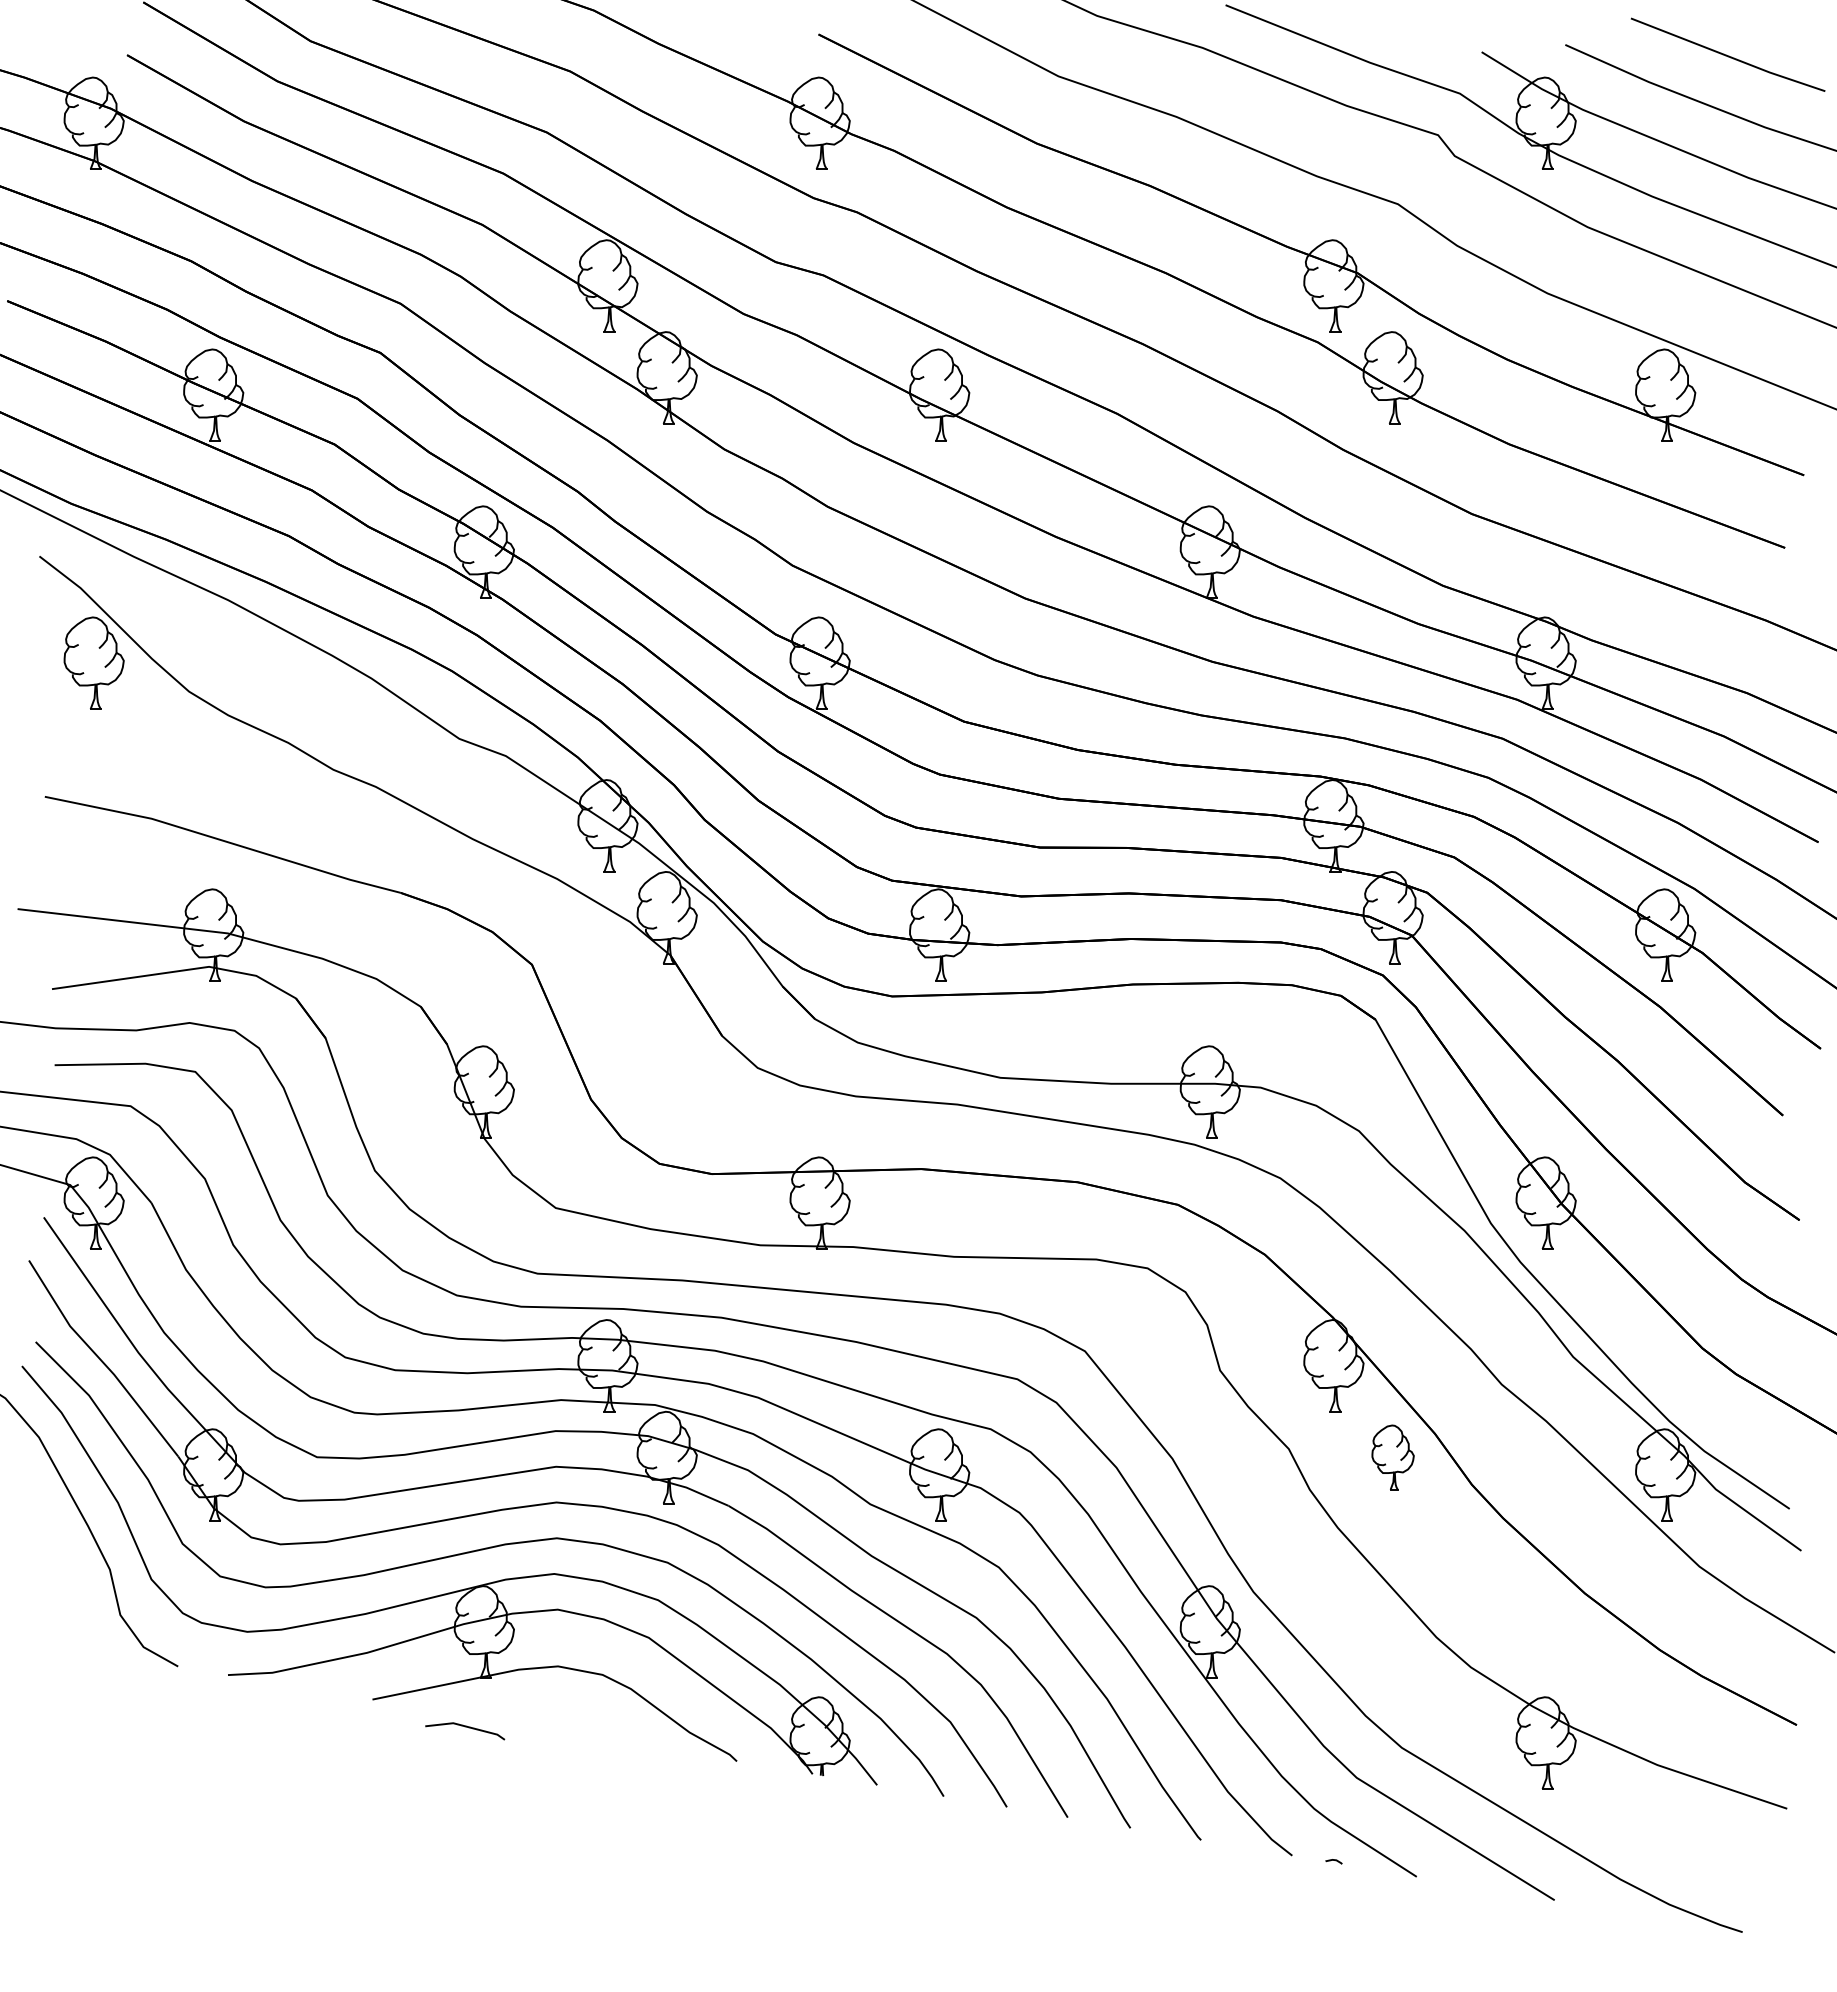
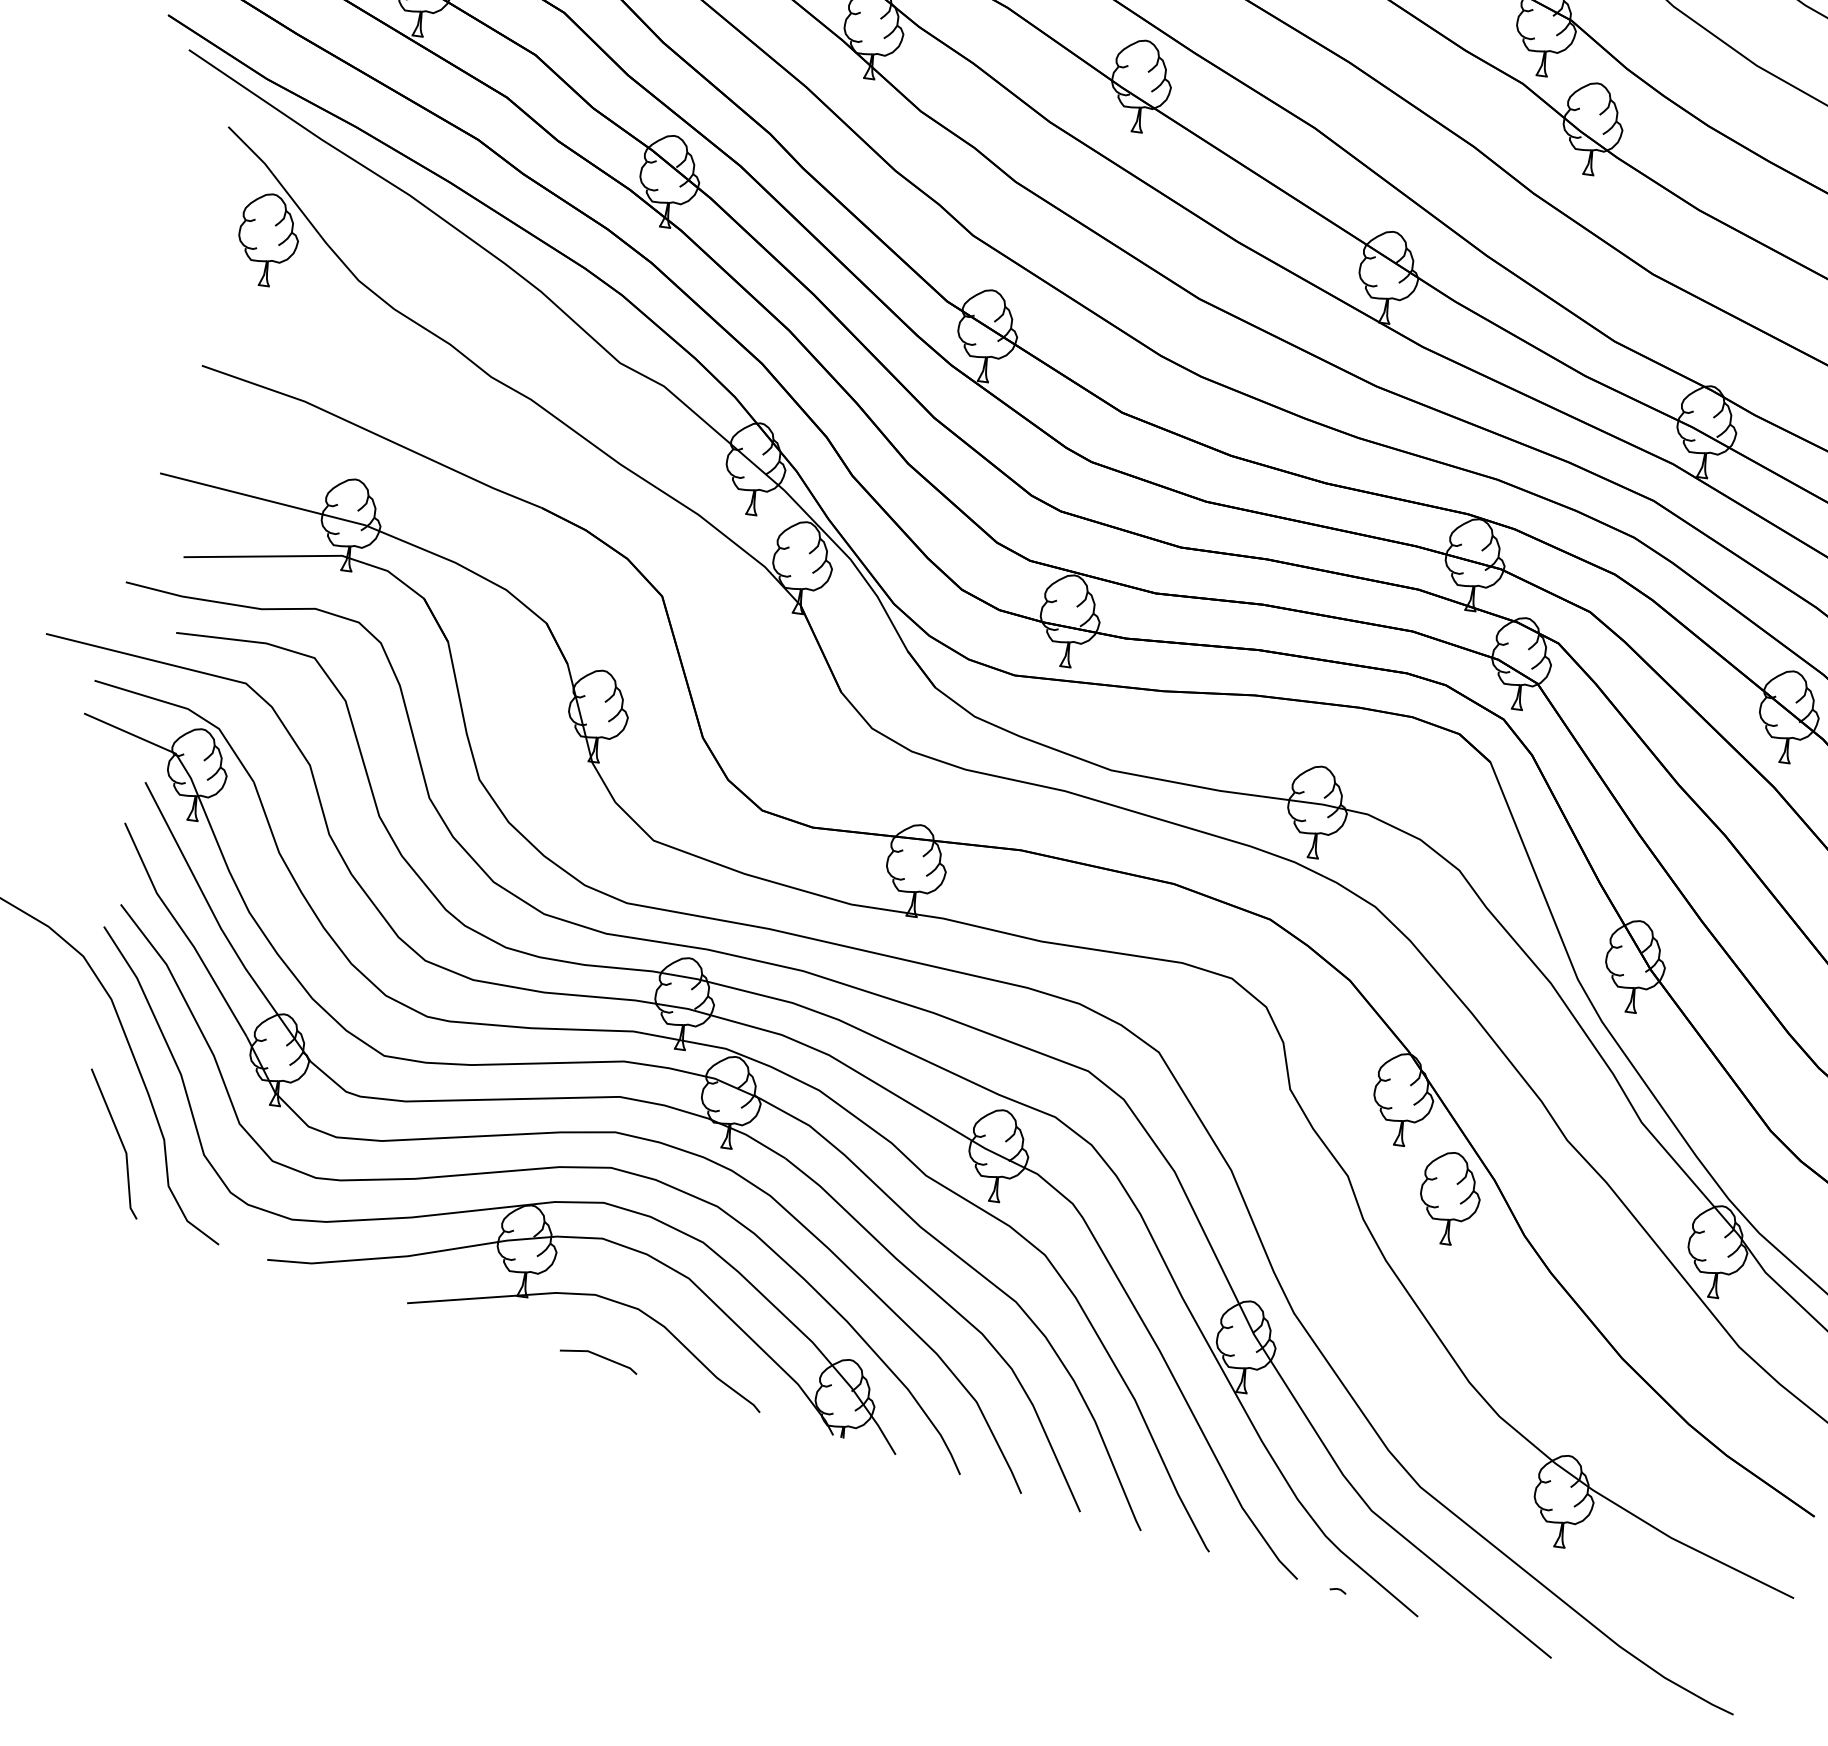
part: (1392, 1457) -> (1449, 1198), size x1.43
line: (65, 1575) -> (119, 1139), added
line: (465, 1727) -> (599, 1357), moved

